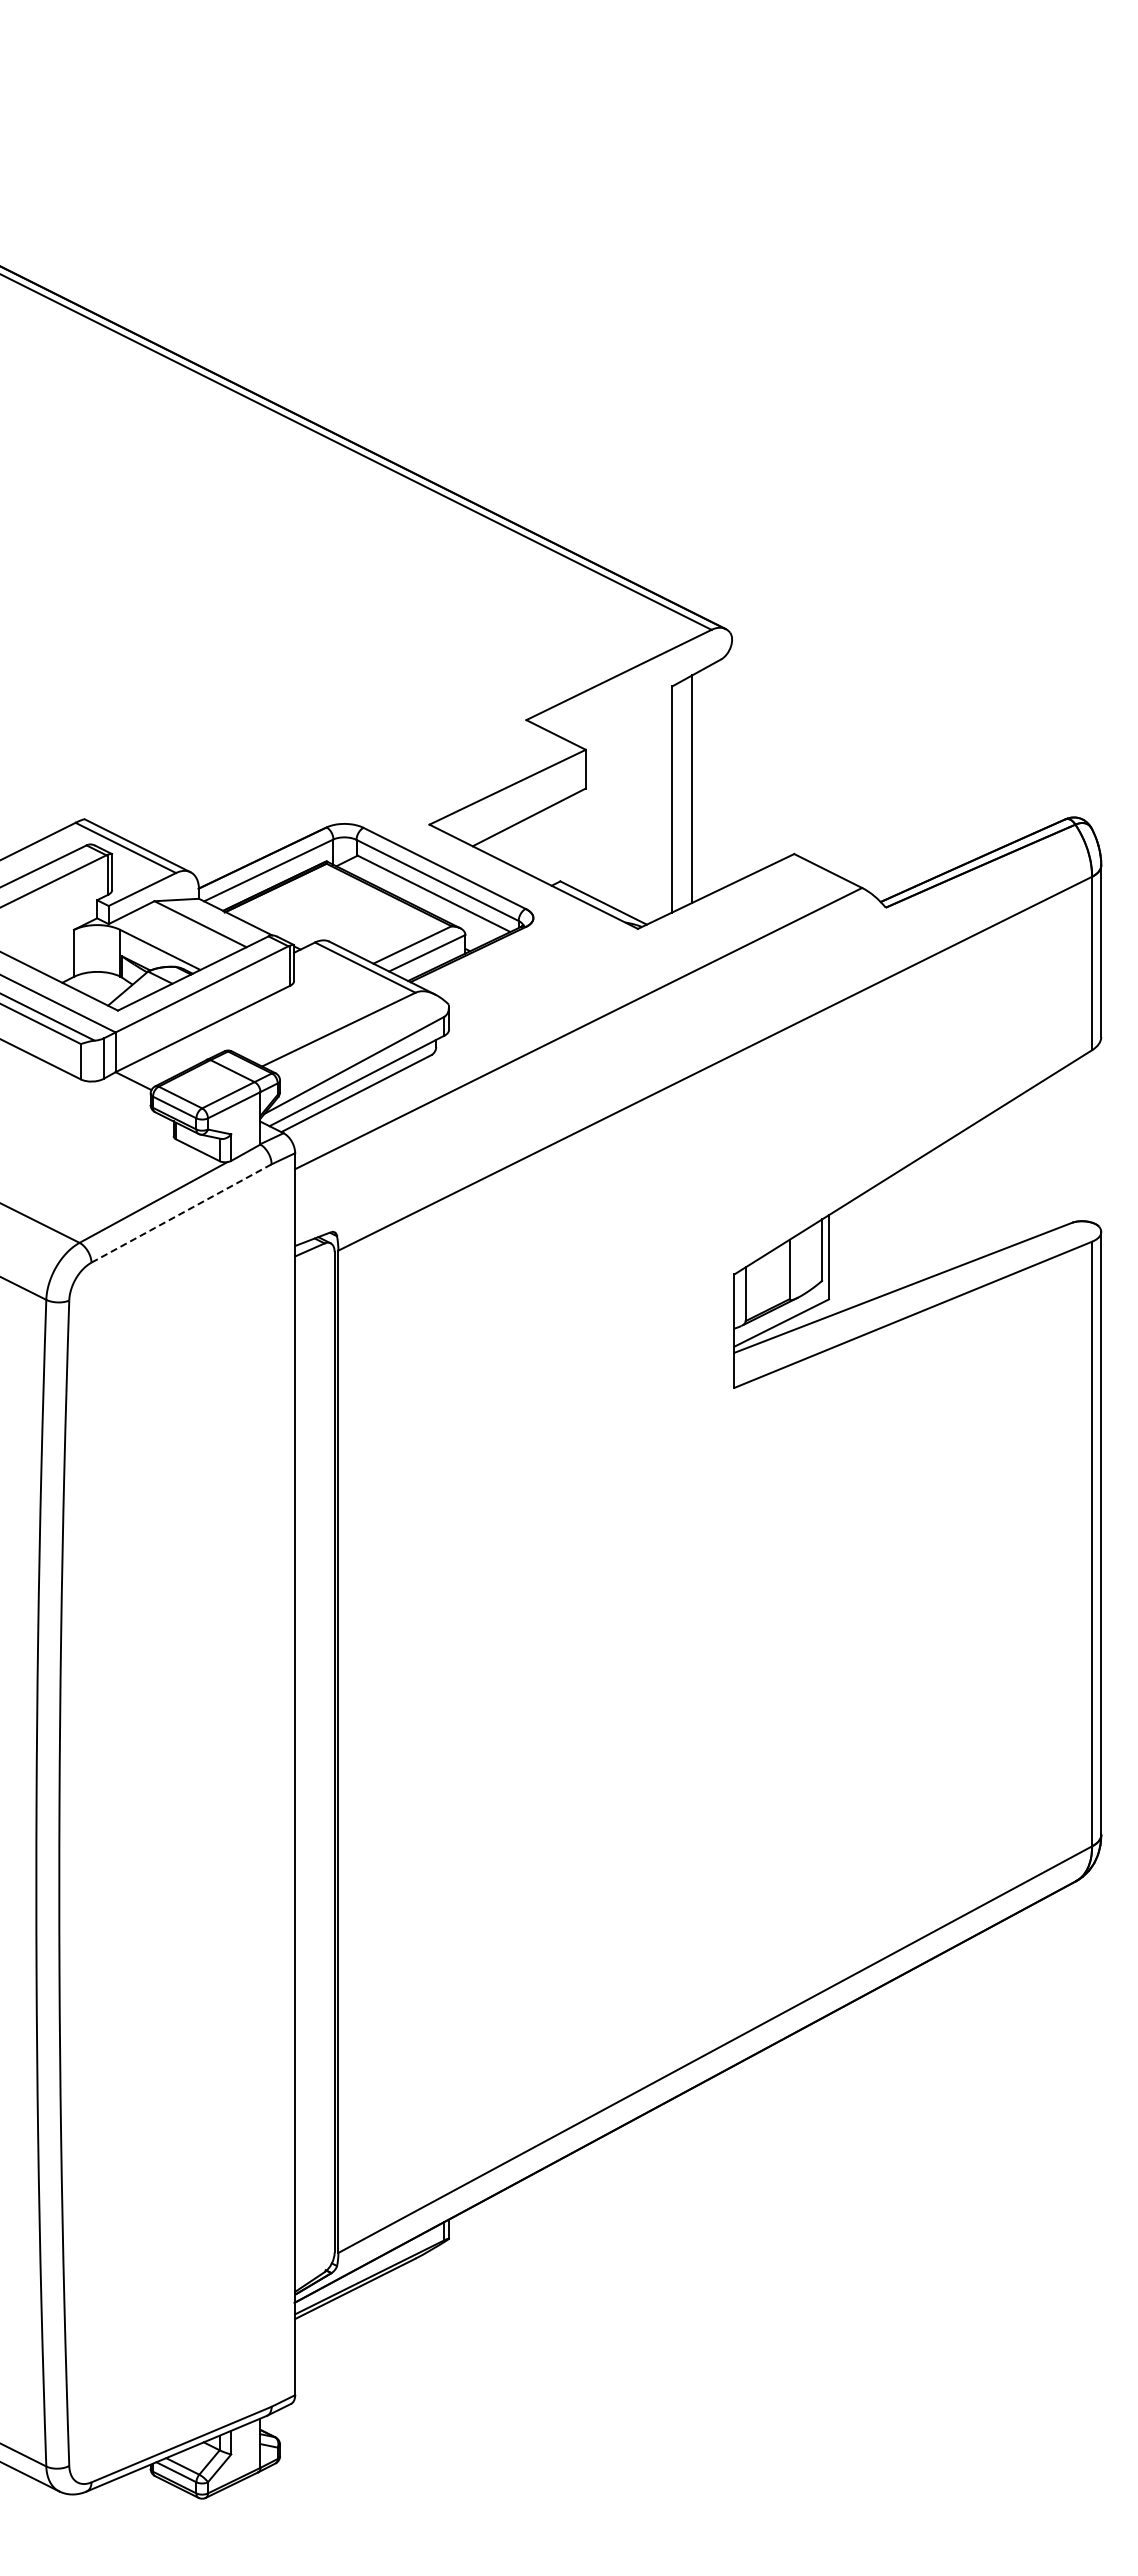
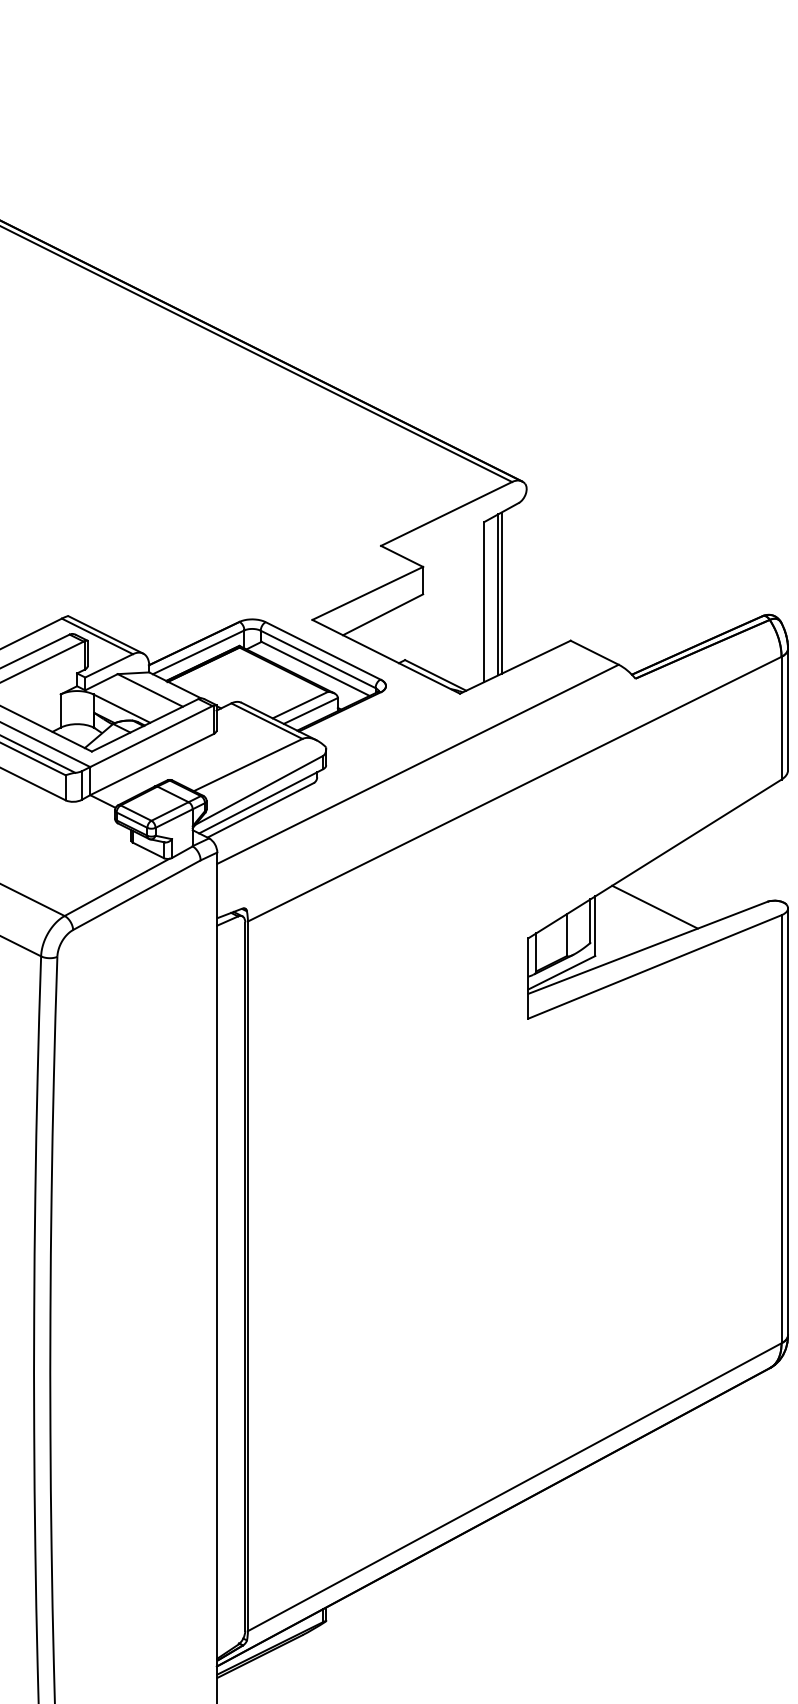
line: (696, 786) -> (501, 592), added
line: (181, 1213) -> (136, 895), dashed -> solid
line: (912, 1230) -> (654, 907), added

